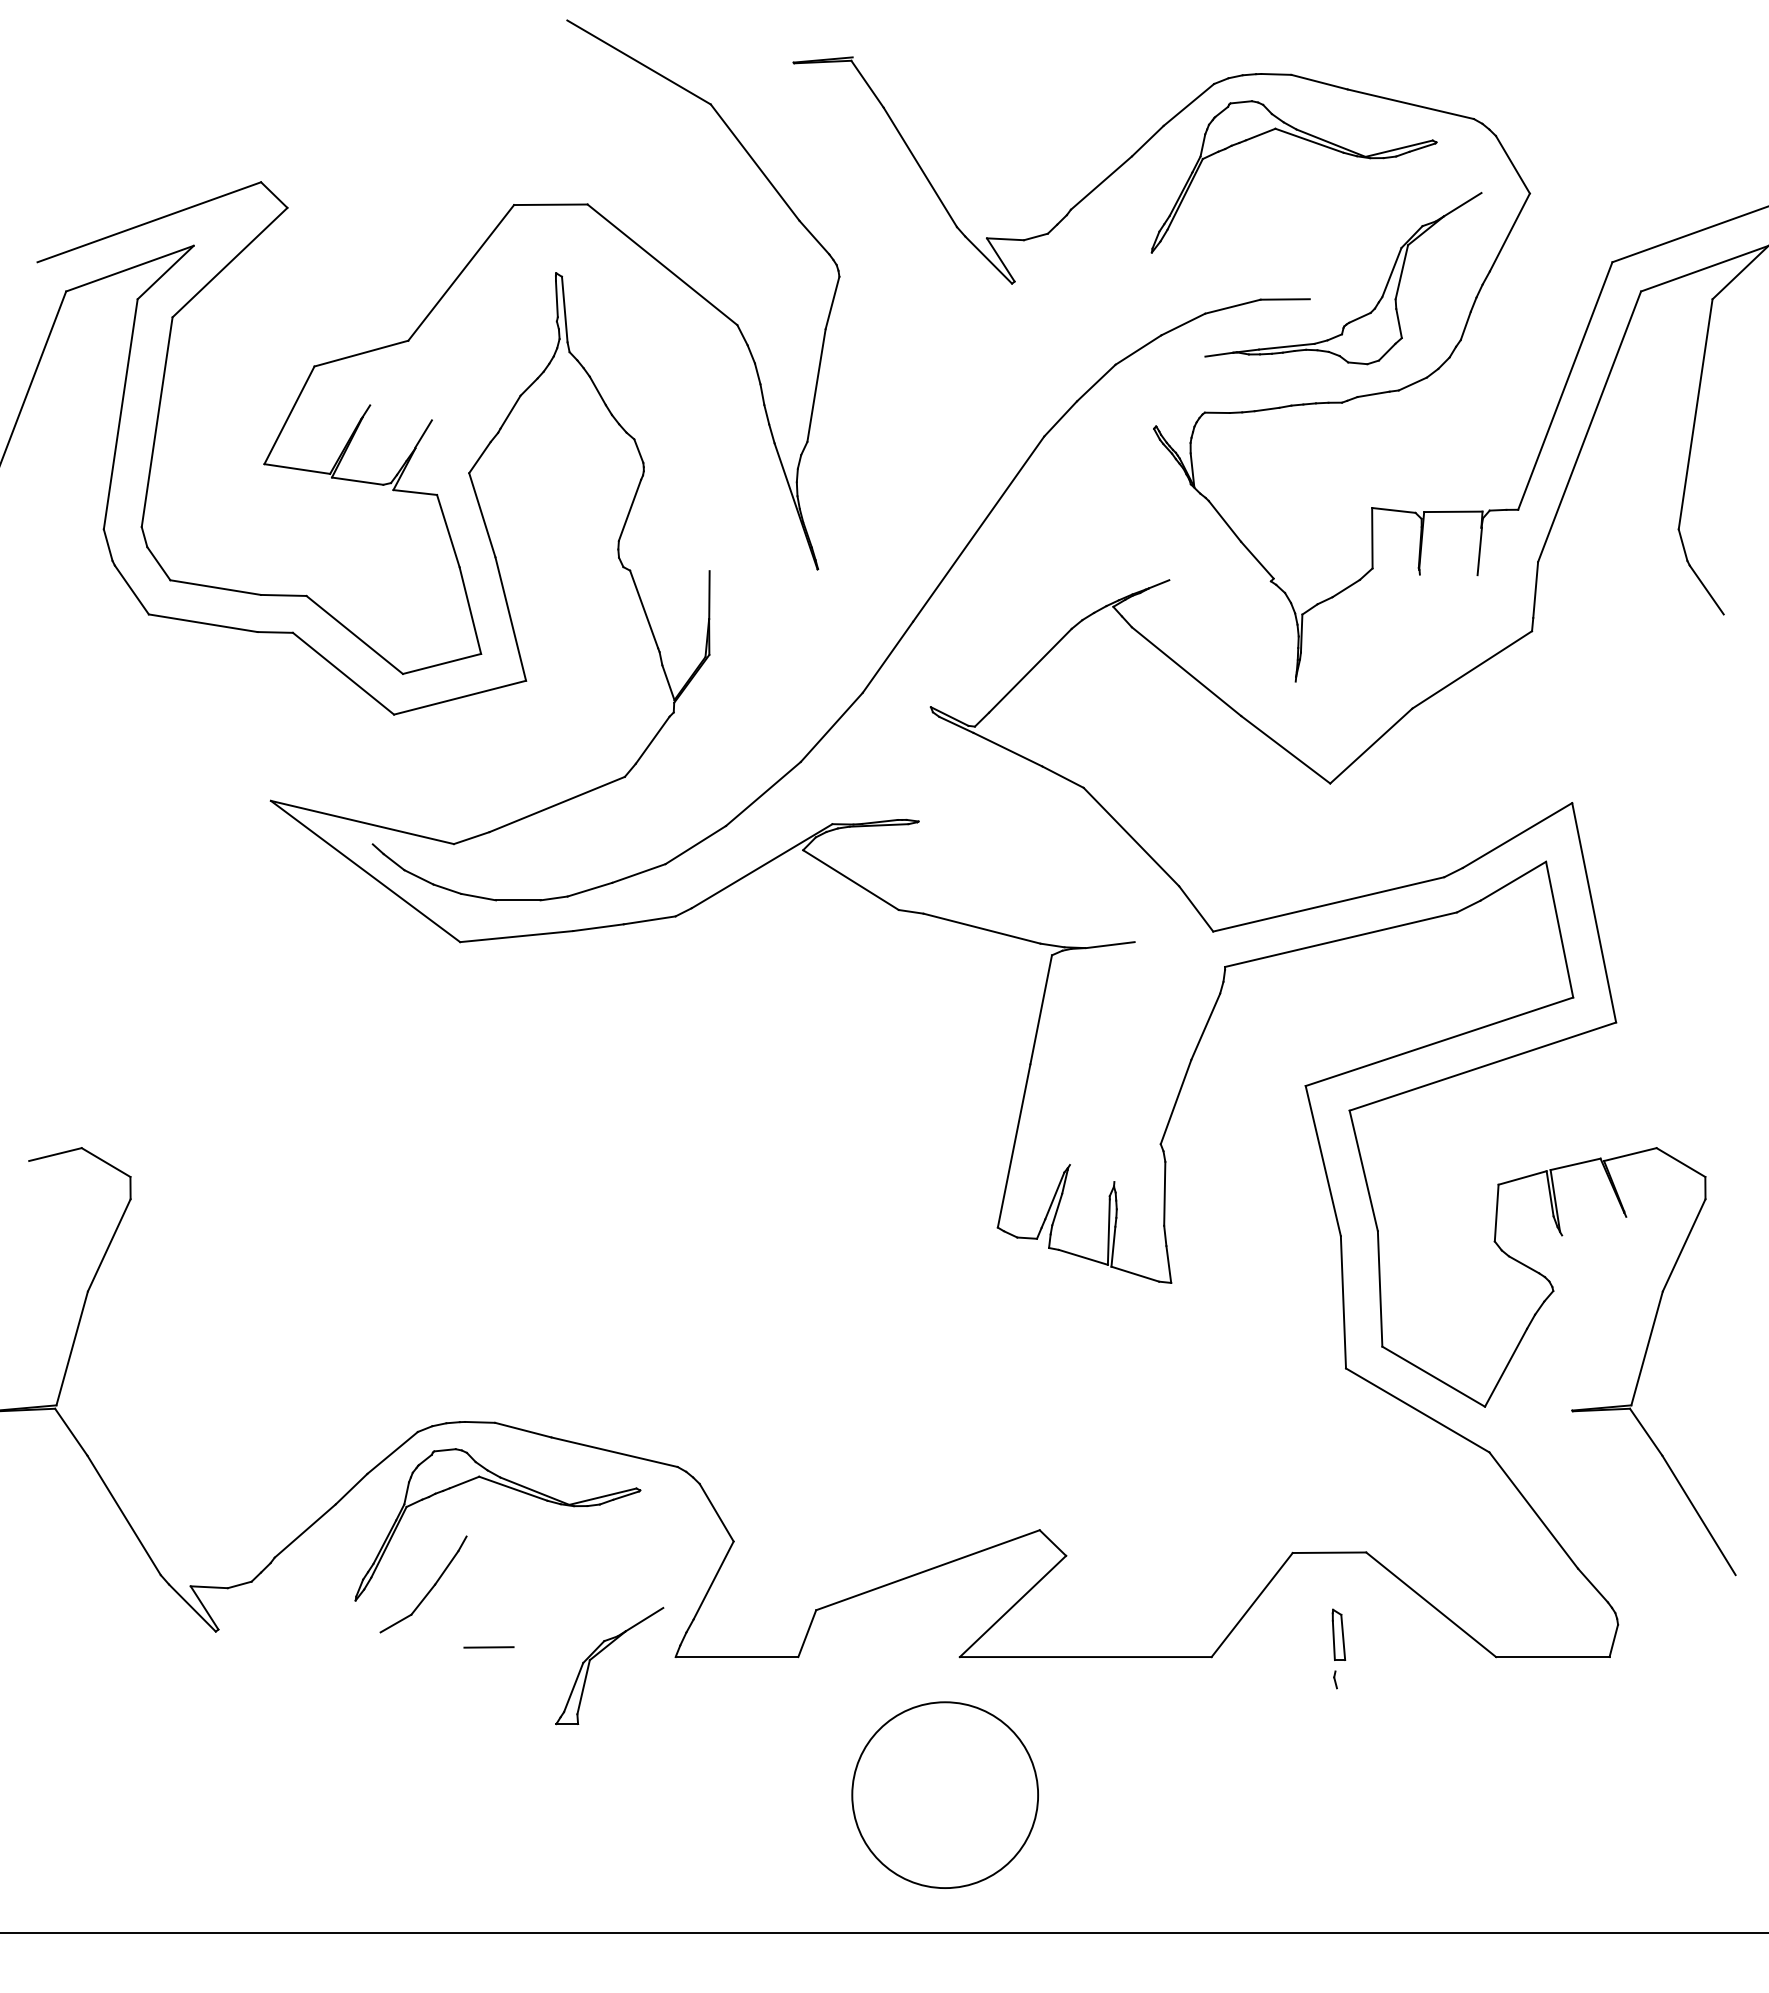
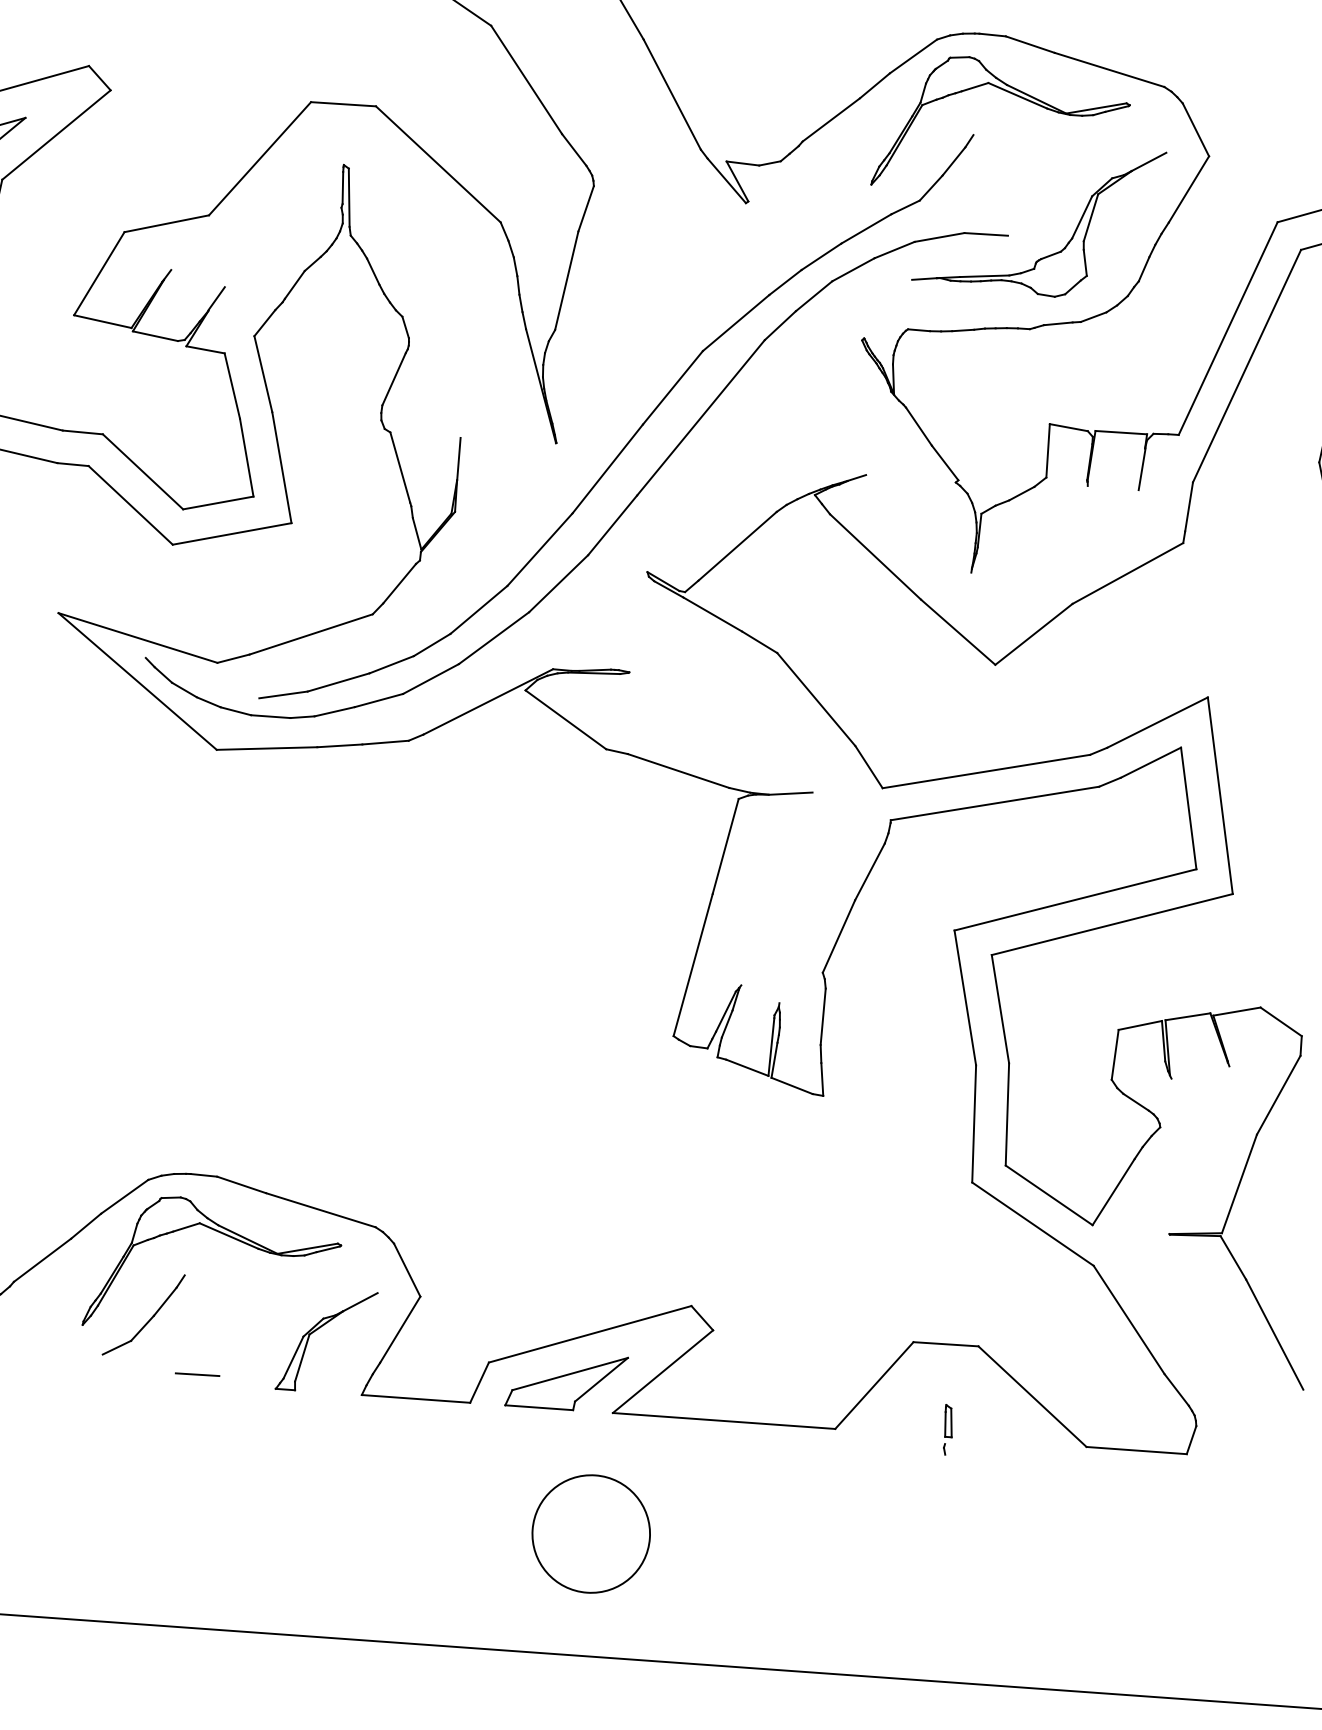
part: (907, 548) -> (636, 430), added
part: (905, 1625) -> (566, 1381), added
part: (1338, 1649) -> (947, 1430), size x0.71
part: (601, 1652) -> (320, 1328), moved
circle: (945, 1794) -> (591, 1533), size x0.71

